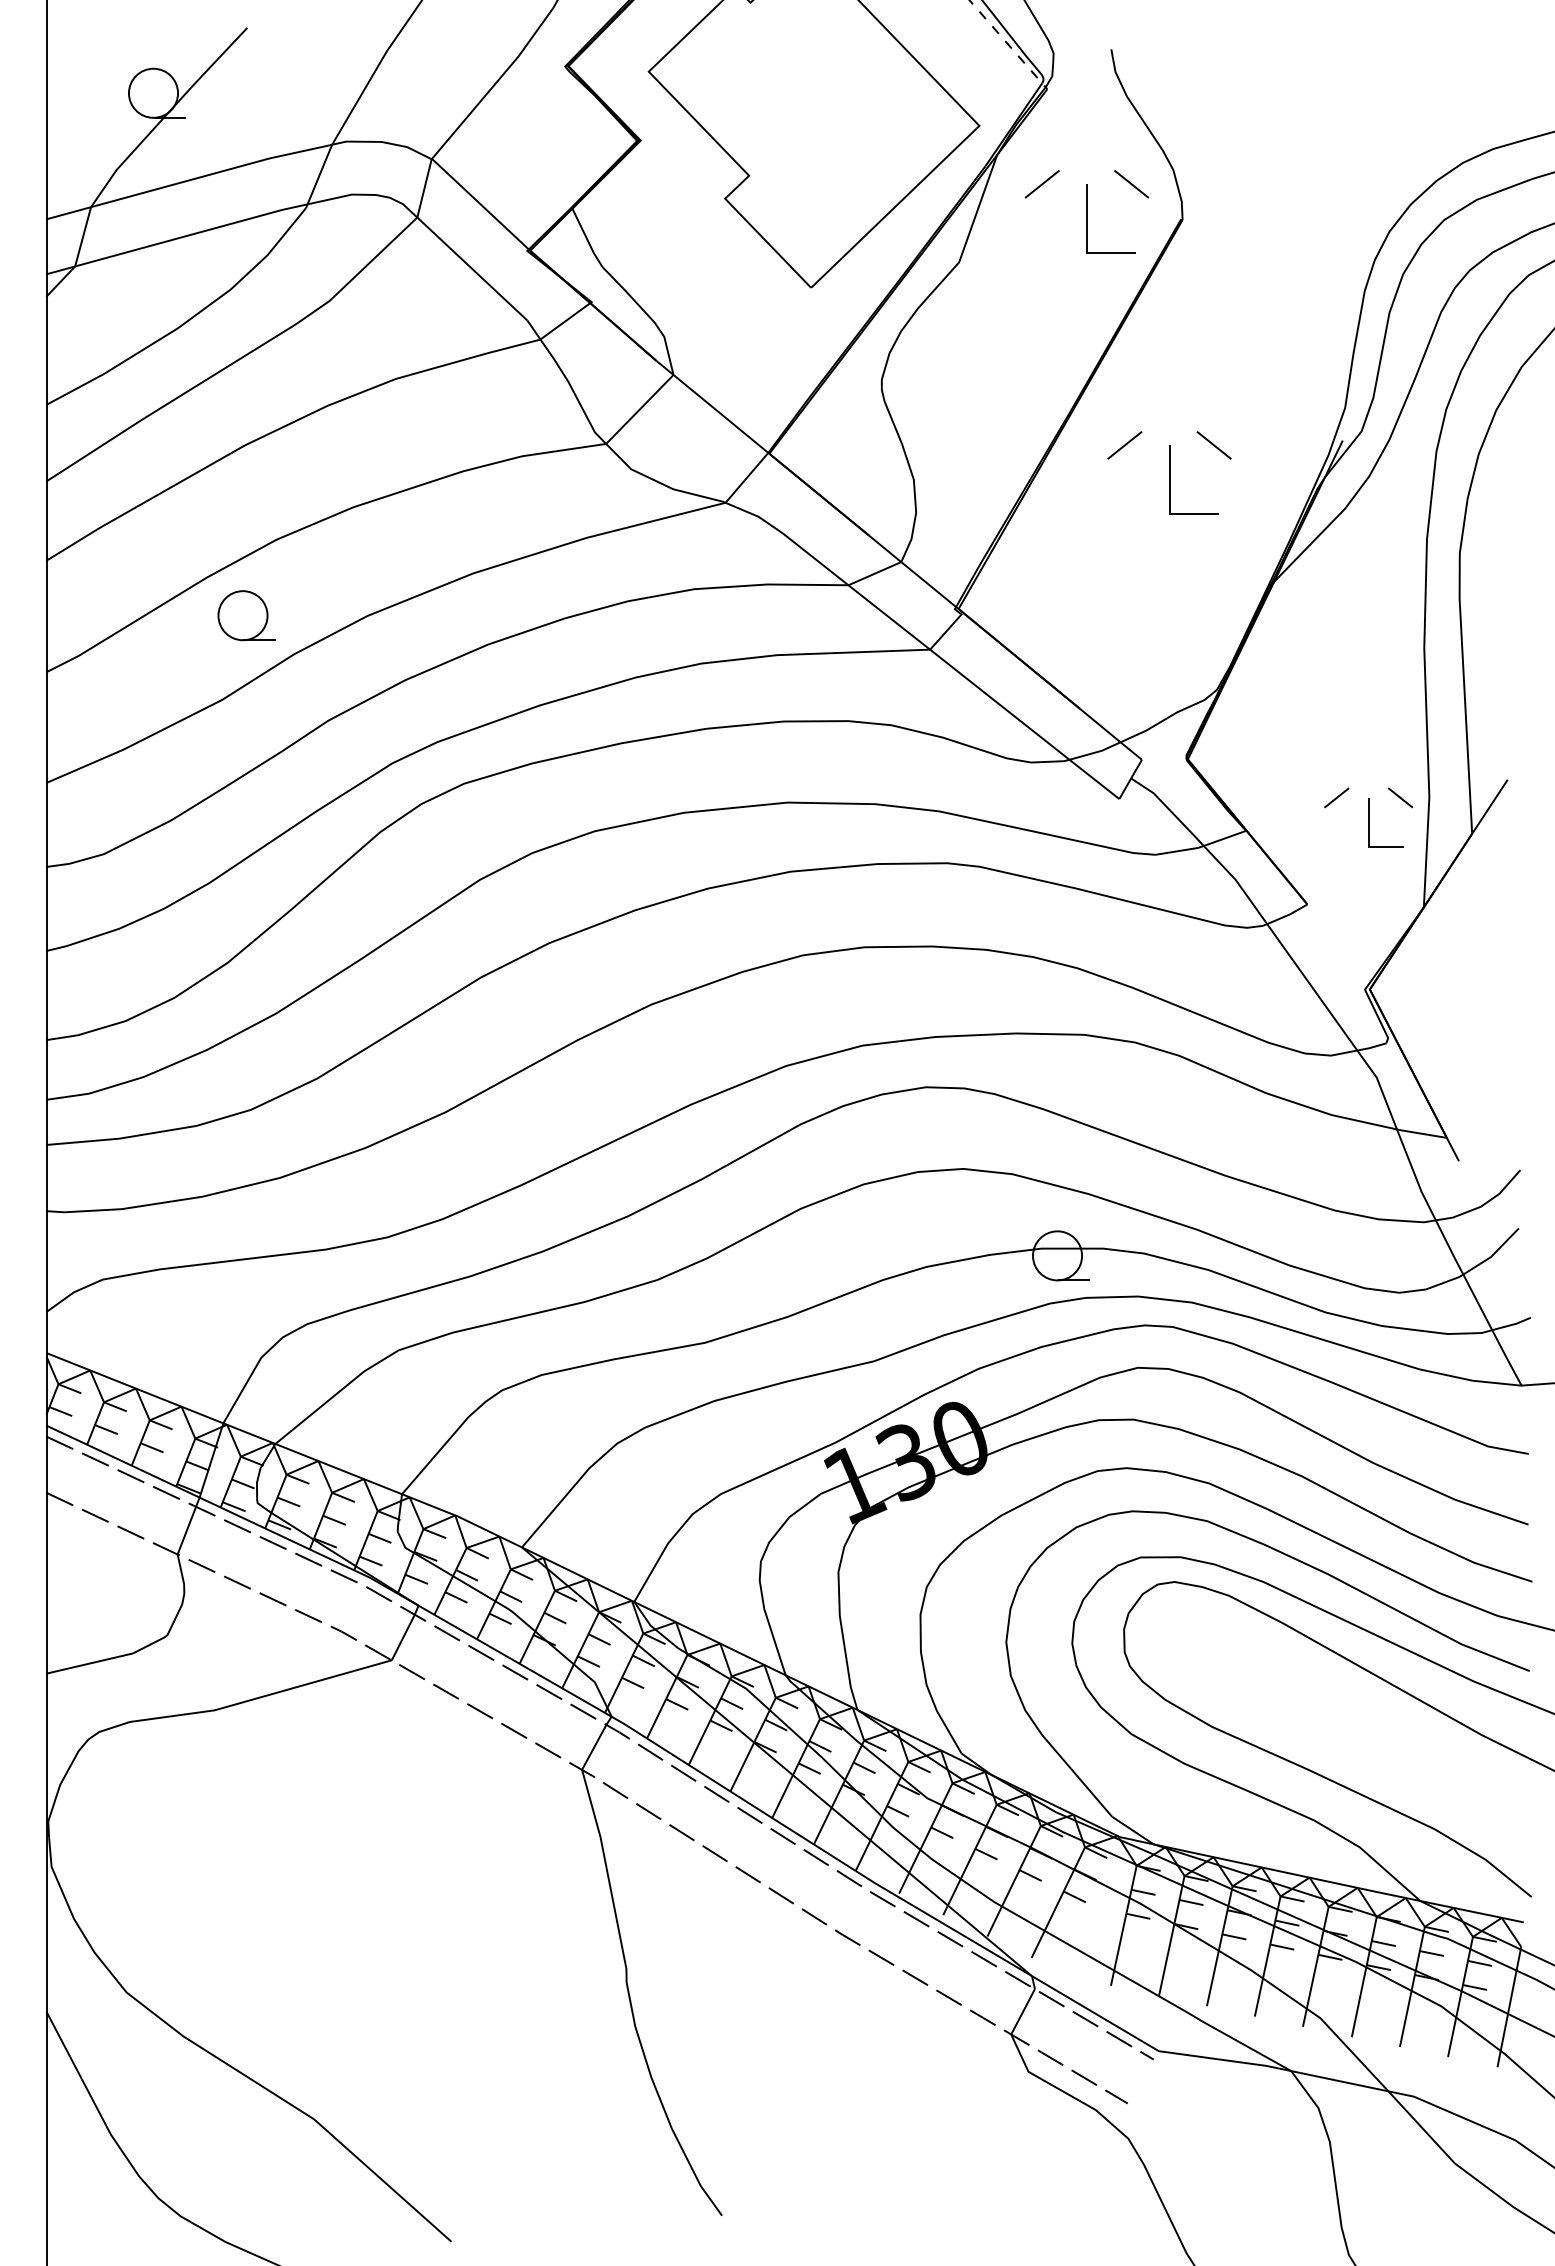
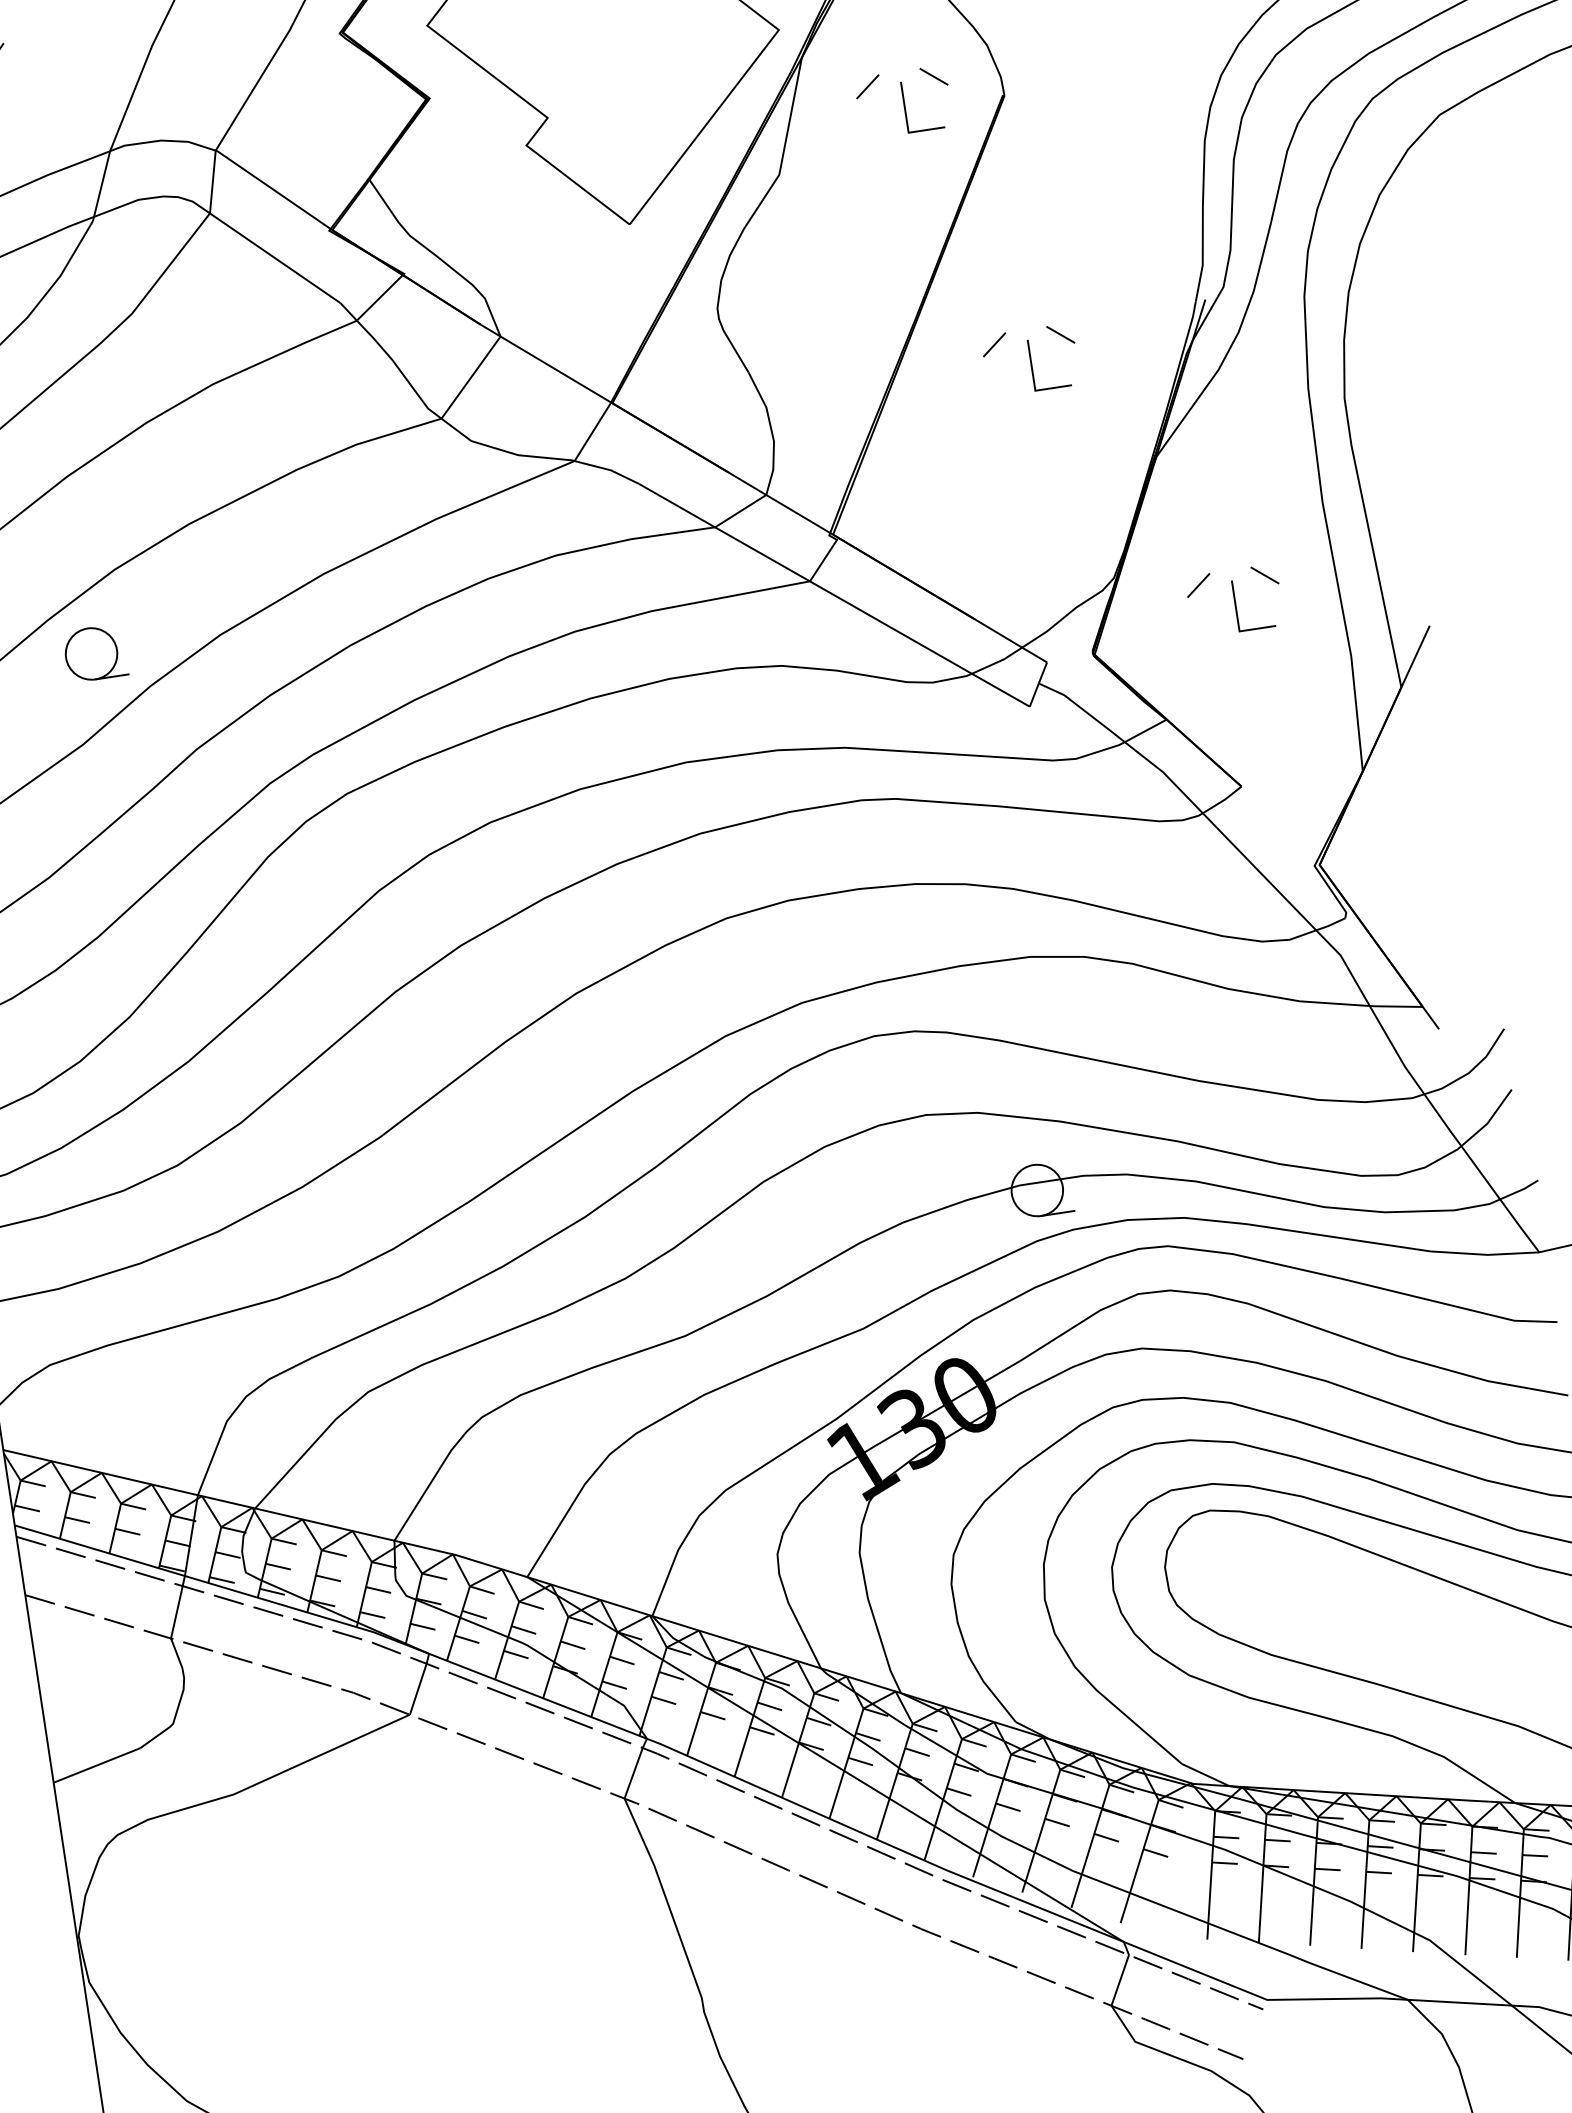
part: (1086, 211) -> (903, 102), size x0.71
part: (1169, 472) -> (1030, 359), size x0.71
part: (1368, 817) -> (1234, 600), moved

